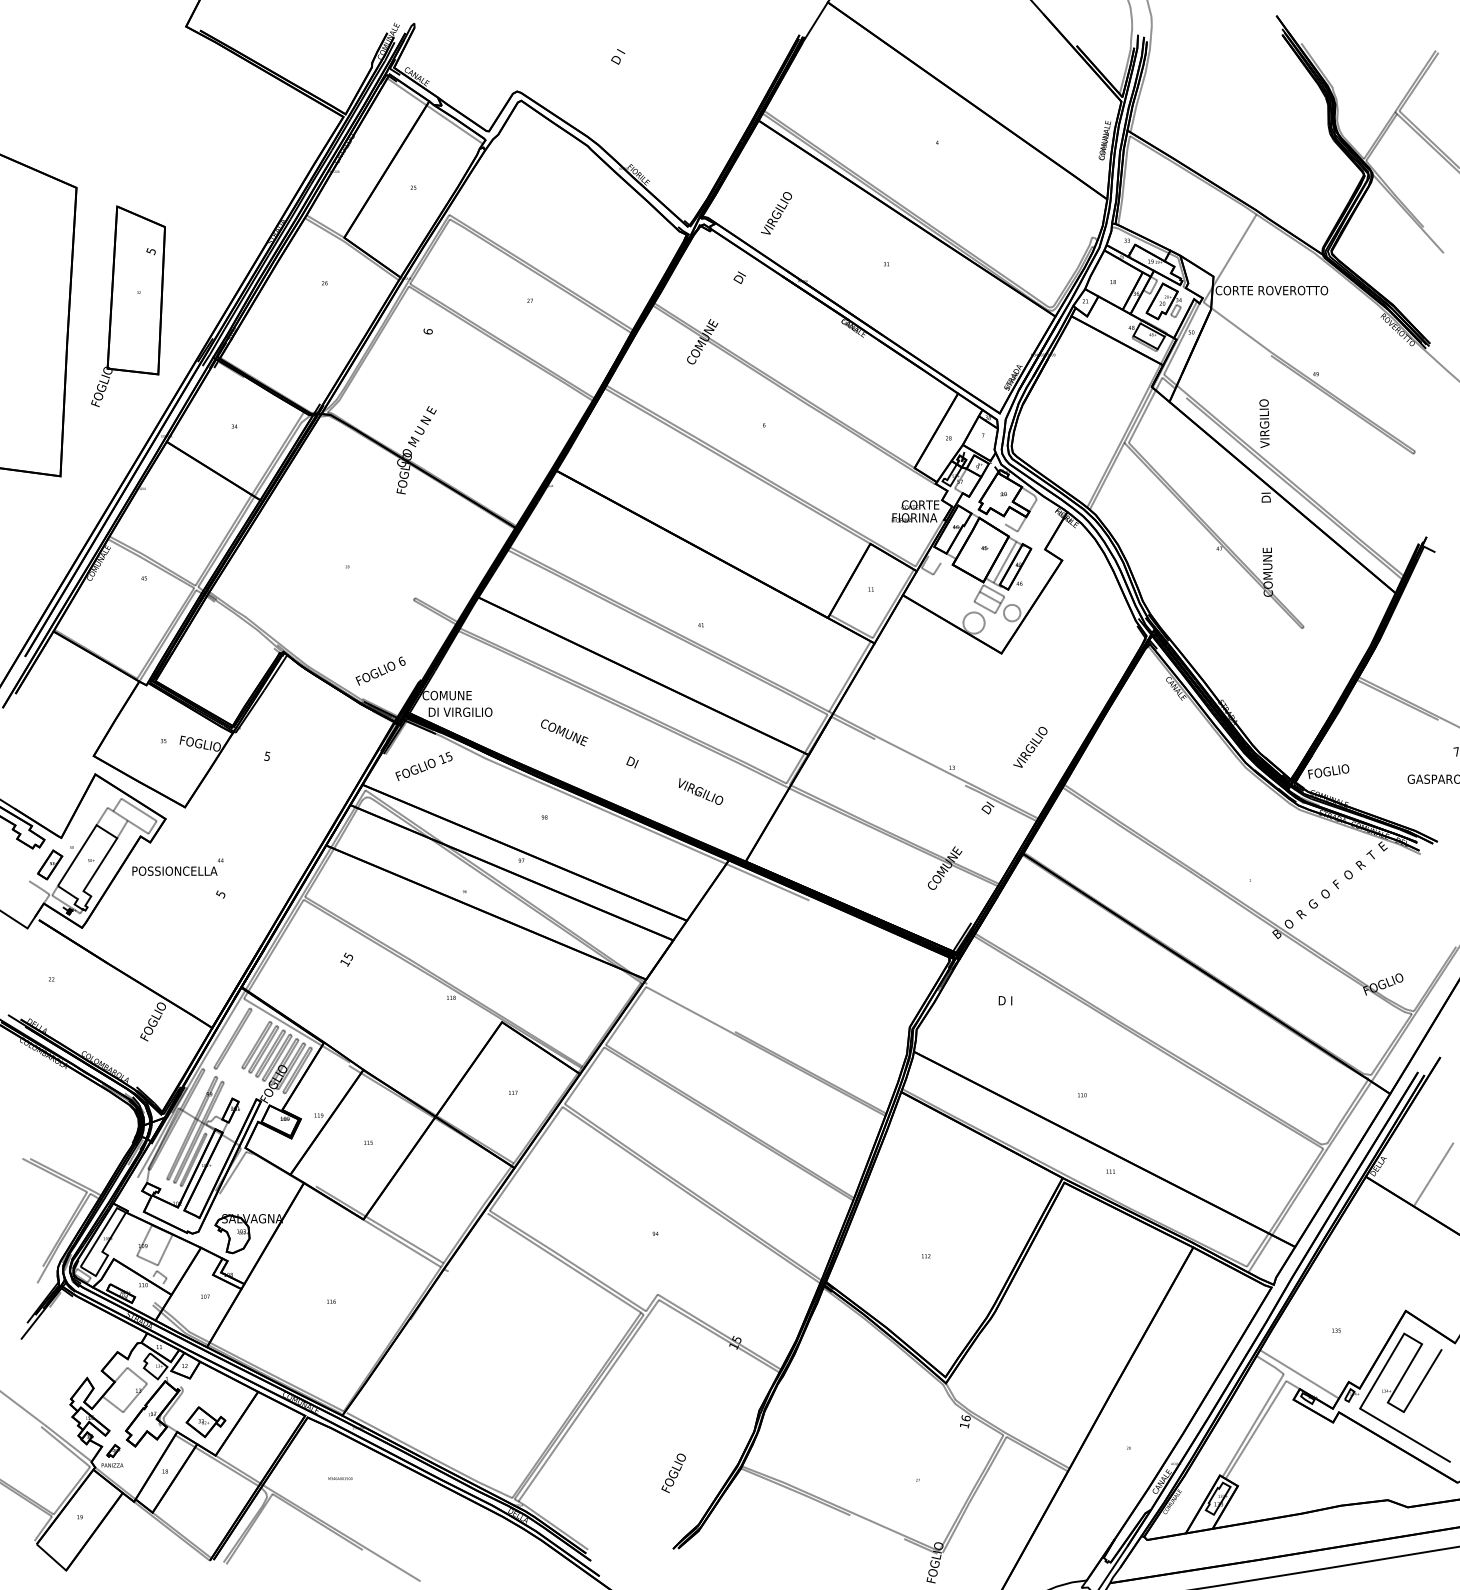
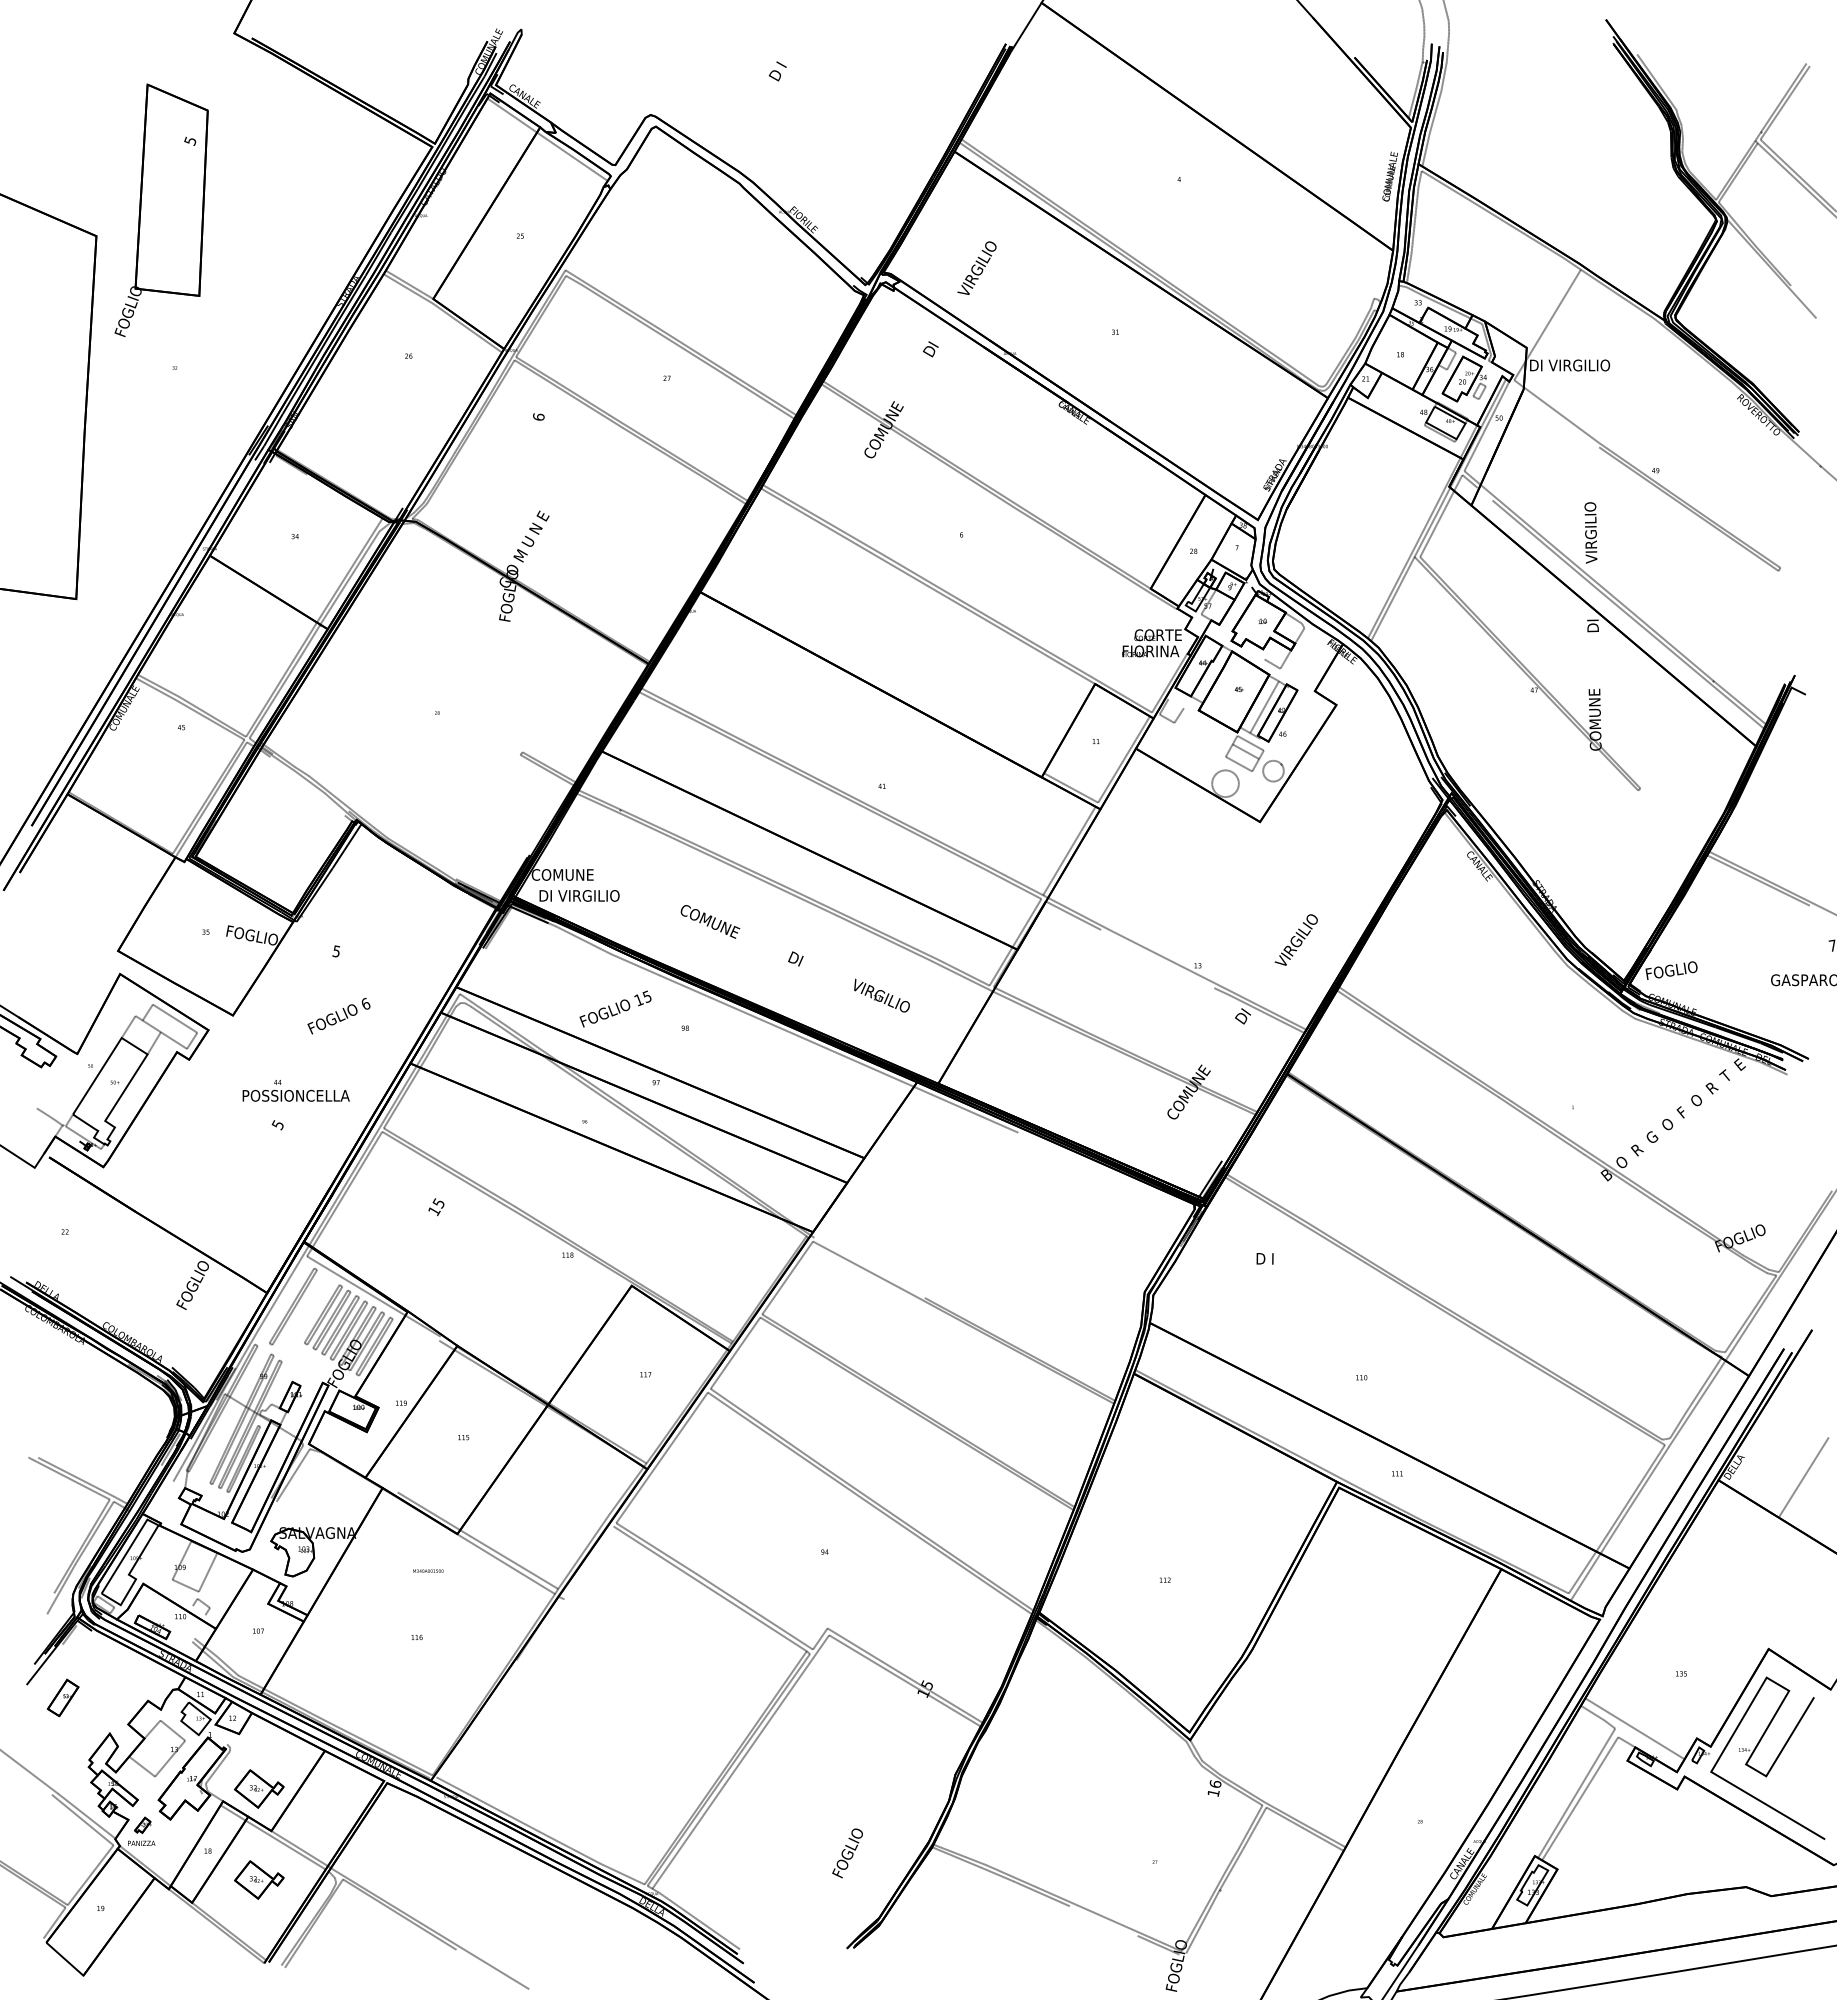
text: (1271, 290) -> (1599, 365), CORTE ROVEROTTO -> DI VIRGILIO
part: (128, 305) -> (161, 209), moved
text: (380, 671) -> (338, 1016), moved
text: (423, 765) -> (615, 1008), moved
part: (49, 864) -> (62, 1697), moved
text: (174, 870) -> (295, 1095), moved
text: (340, 1478) -> (428, 1570), moved
part: (206, 1494) -> (259, 1879), added

